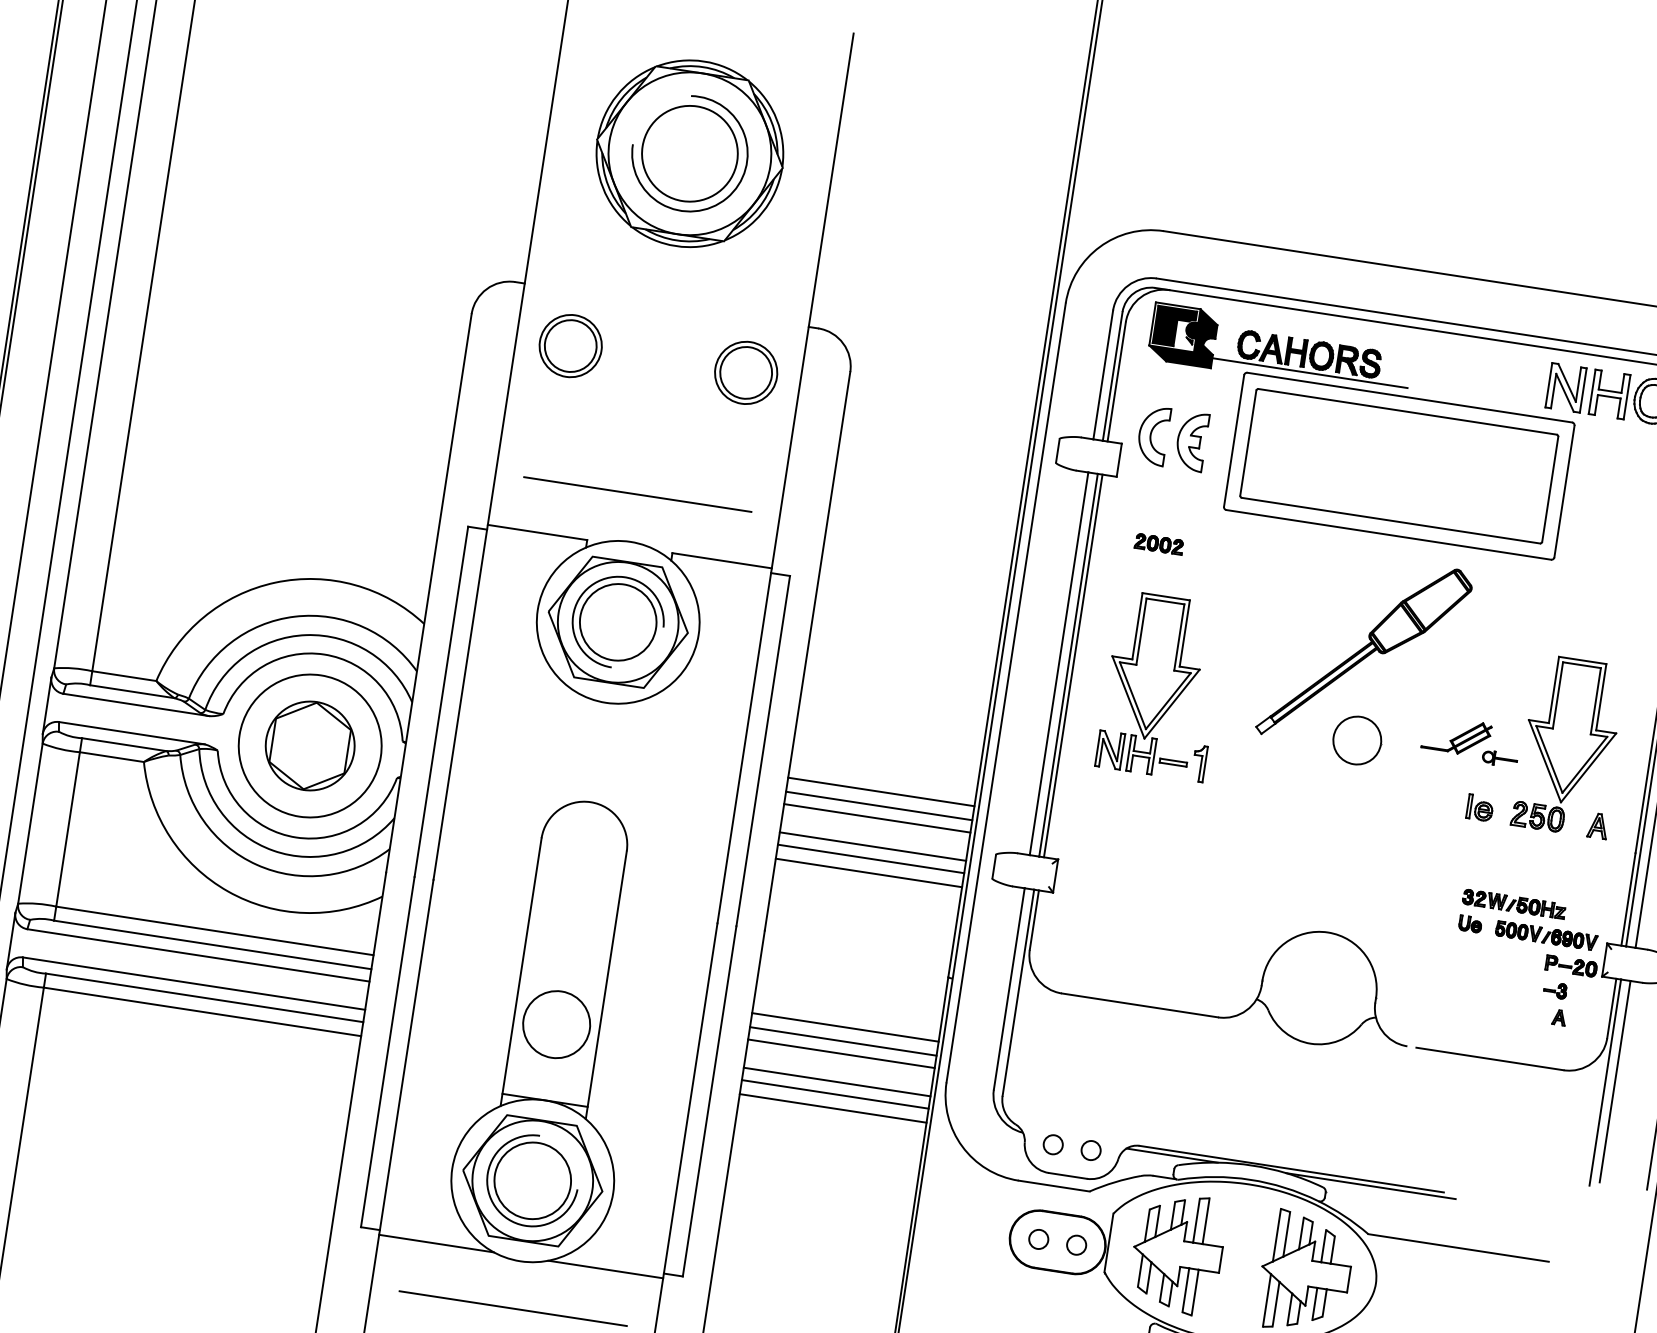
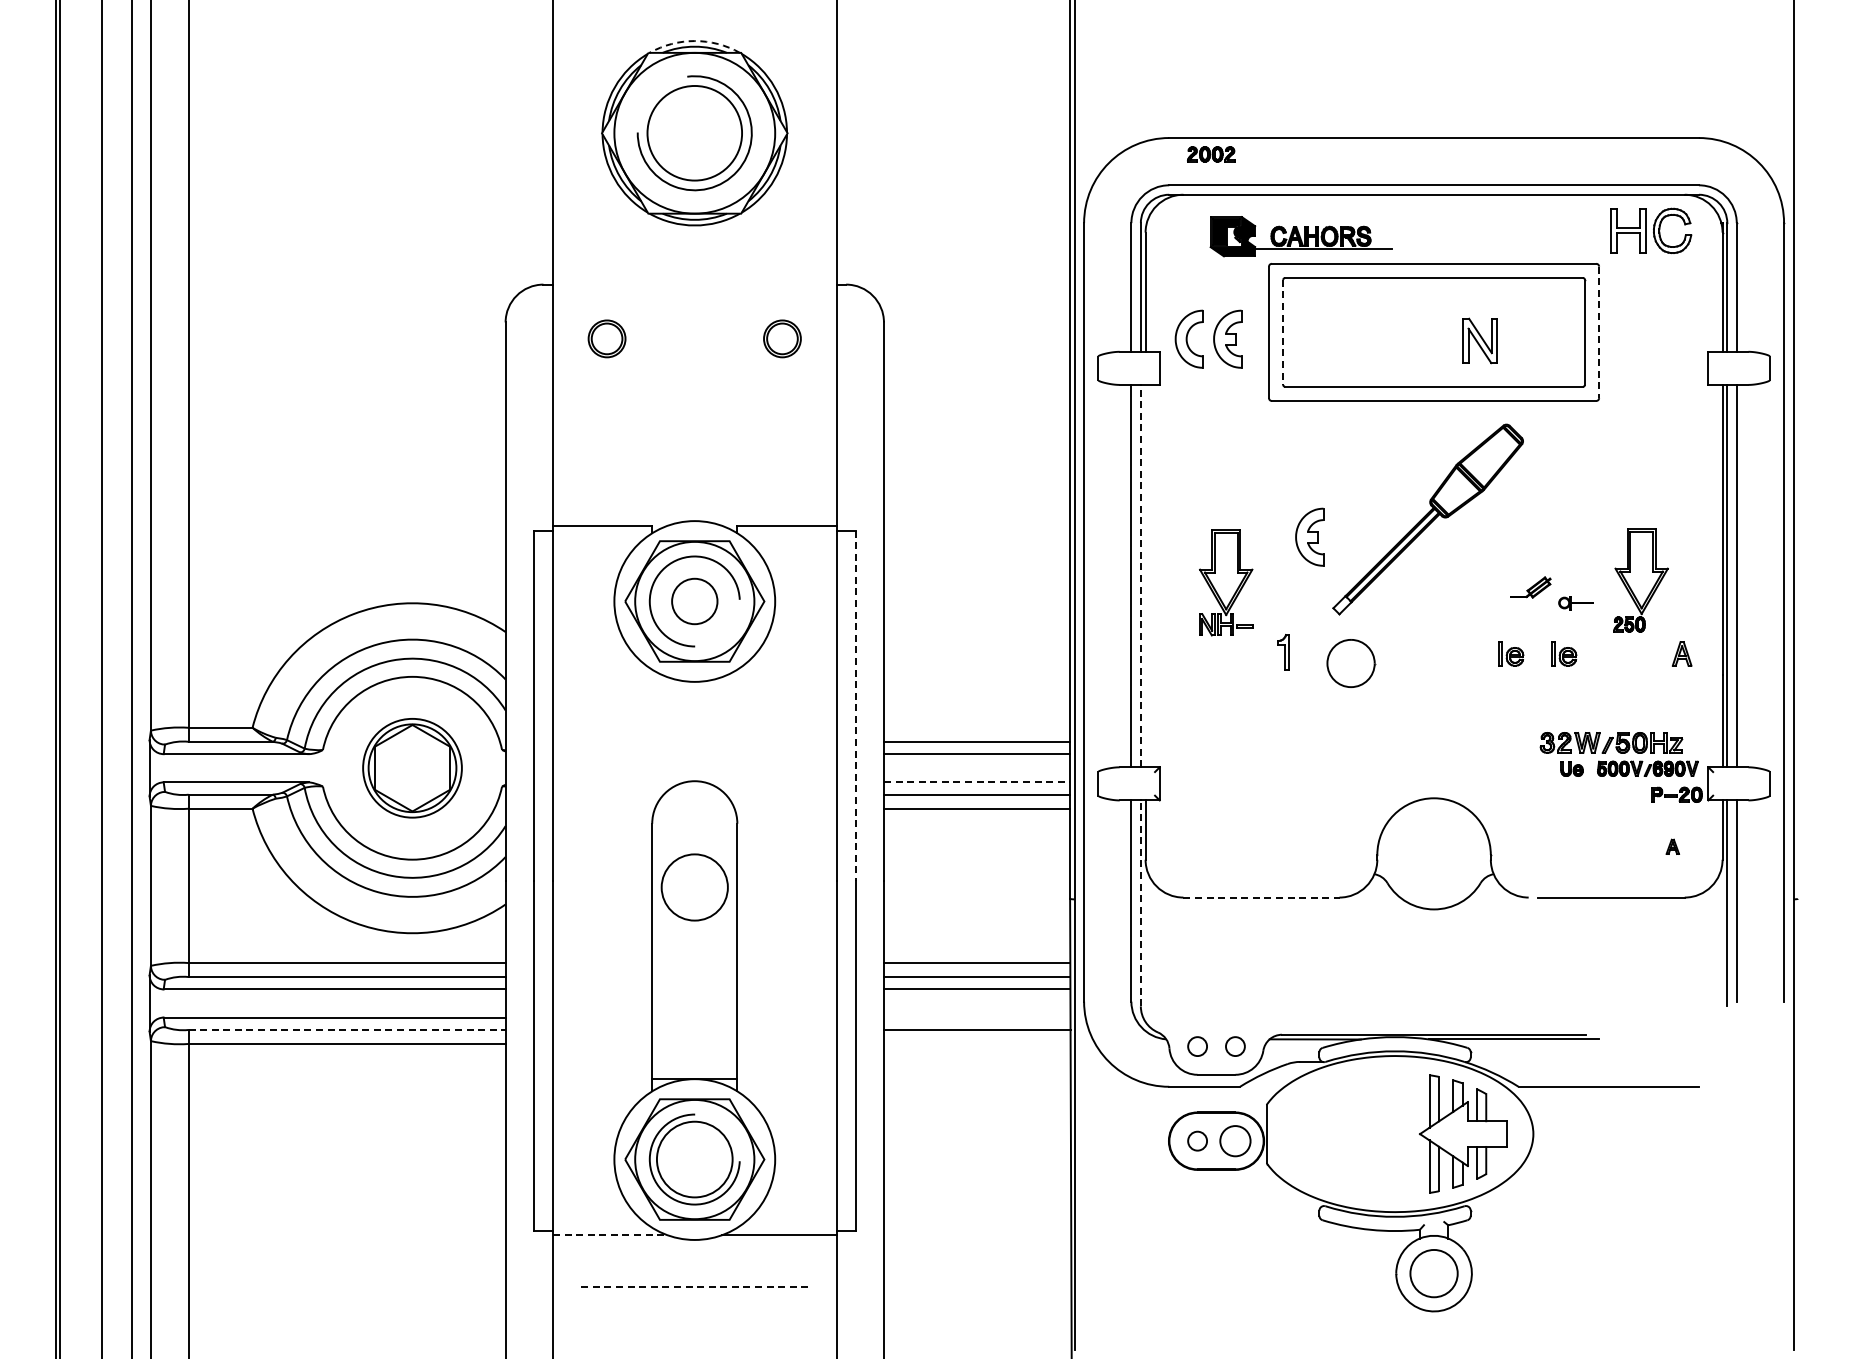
arc: (703, 61) -> (694, 41), solid -> dashed
part: (570, 345) -> (606, 338), size x0.6
part: (1280, 349) -> (1300, 236), size x0.7
part: (746, 372) -> (782, 338), size x0.6
part: (1565, 387) -> (1479, 340), moved
line: (1248, 443) -> (1283, 332), solid -> dashed
line: (1564, 491) -> (1599, 332), solid -> dashed
line: (637, 494) -> (694, 473), removed
part: (1159, 544) -> (1211, 154), moved
circle: (617, 622) -> (694, 601), size x0.6
part: (1243, 651) -> (1309, 536), added
line: (1068, 664) -> (1140, 575), solid -> dashed
line: (1073, 665) -> (1145, 575), removed
part: (1153, 684) -> (1226, 582), size x0.6
part: (1456, 736) -> (1530, 587), size x0.6
part: (1357, 740) -> (1351, 663), moved
circle: (310, 745) -> (412, 767), size x0.7
part: (1567, 746) -> (1640, 580), size x0.6
line: (763, 751) -> (855, 705), solid -> dashed
line: (880, 791) -> (976, 727), removed
part: (1427, 799) -> (1511, 653), added
line: (873, 846) -> (977, 782), solid -> dashed
part: (1514, 903) -> (1611, 742), size x1.4
part: (1555, 990) -> (1664, 820), removed
line: (1018, 992) -> (1140, 903), solid -> dashed
line: (205, 997) -> (347, 1029), solid -> dashed
line: (1140, 1005) -> (1261, 897), solid -> dashed
circle: (556, 1024) -> (694, 887), moved
line: (836, 1081) -> (976, 1017), removed
line: (832, 1107) -> (976, 1043), removed
line: (436, 1243) -> (610, 1235), solid -> dashed
circle: (1076, 1244) -> (1235, 1140), size x1.6
part: (1177, 1252) -> (1335, 1133), removed
line: (512, 1308) -> (694, 1287), solid -> dashed

